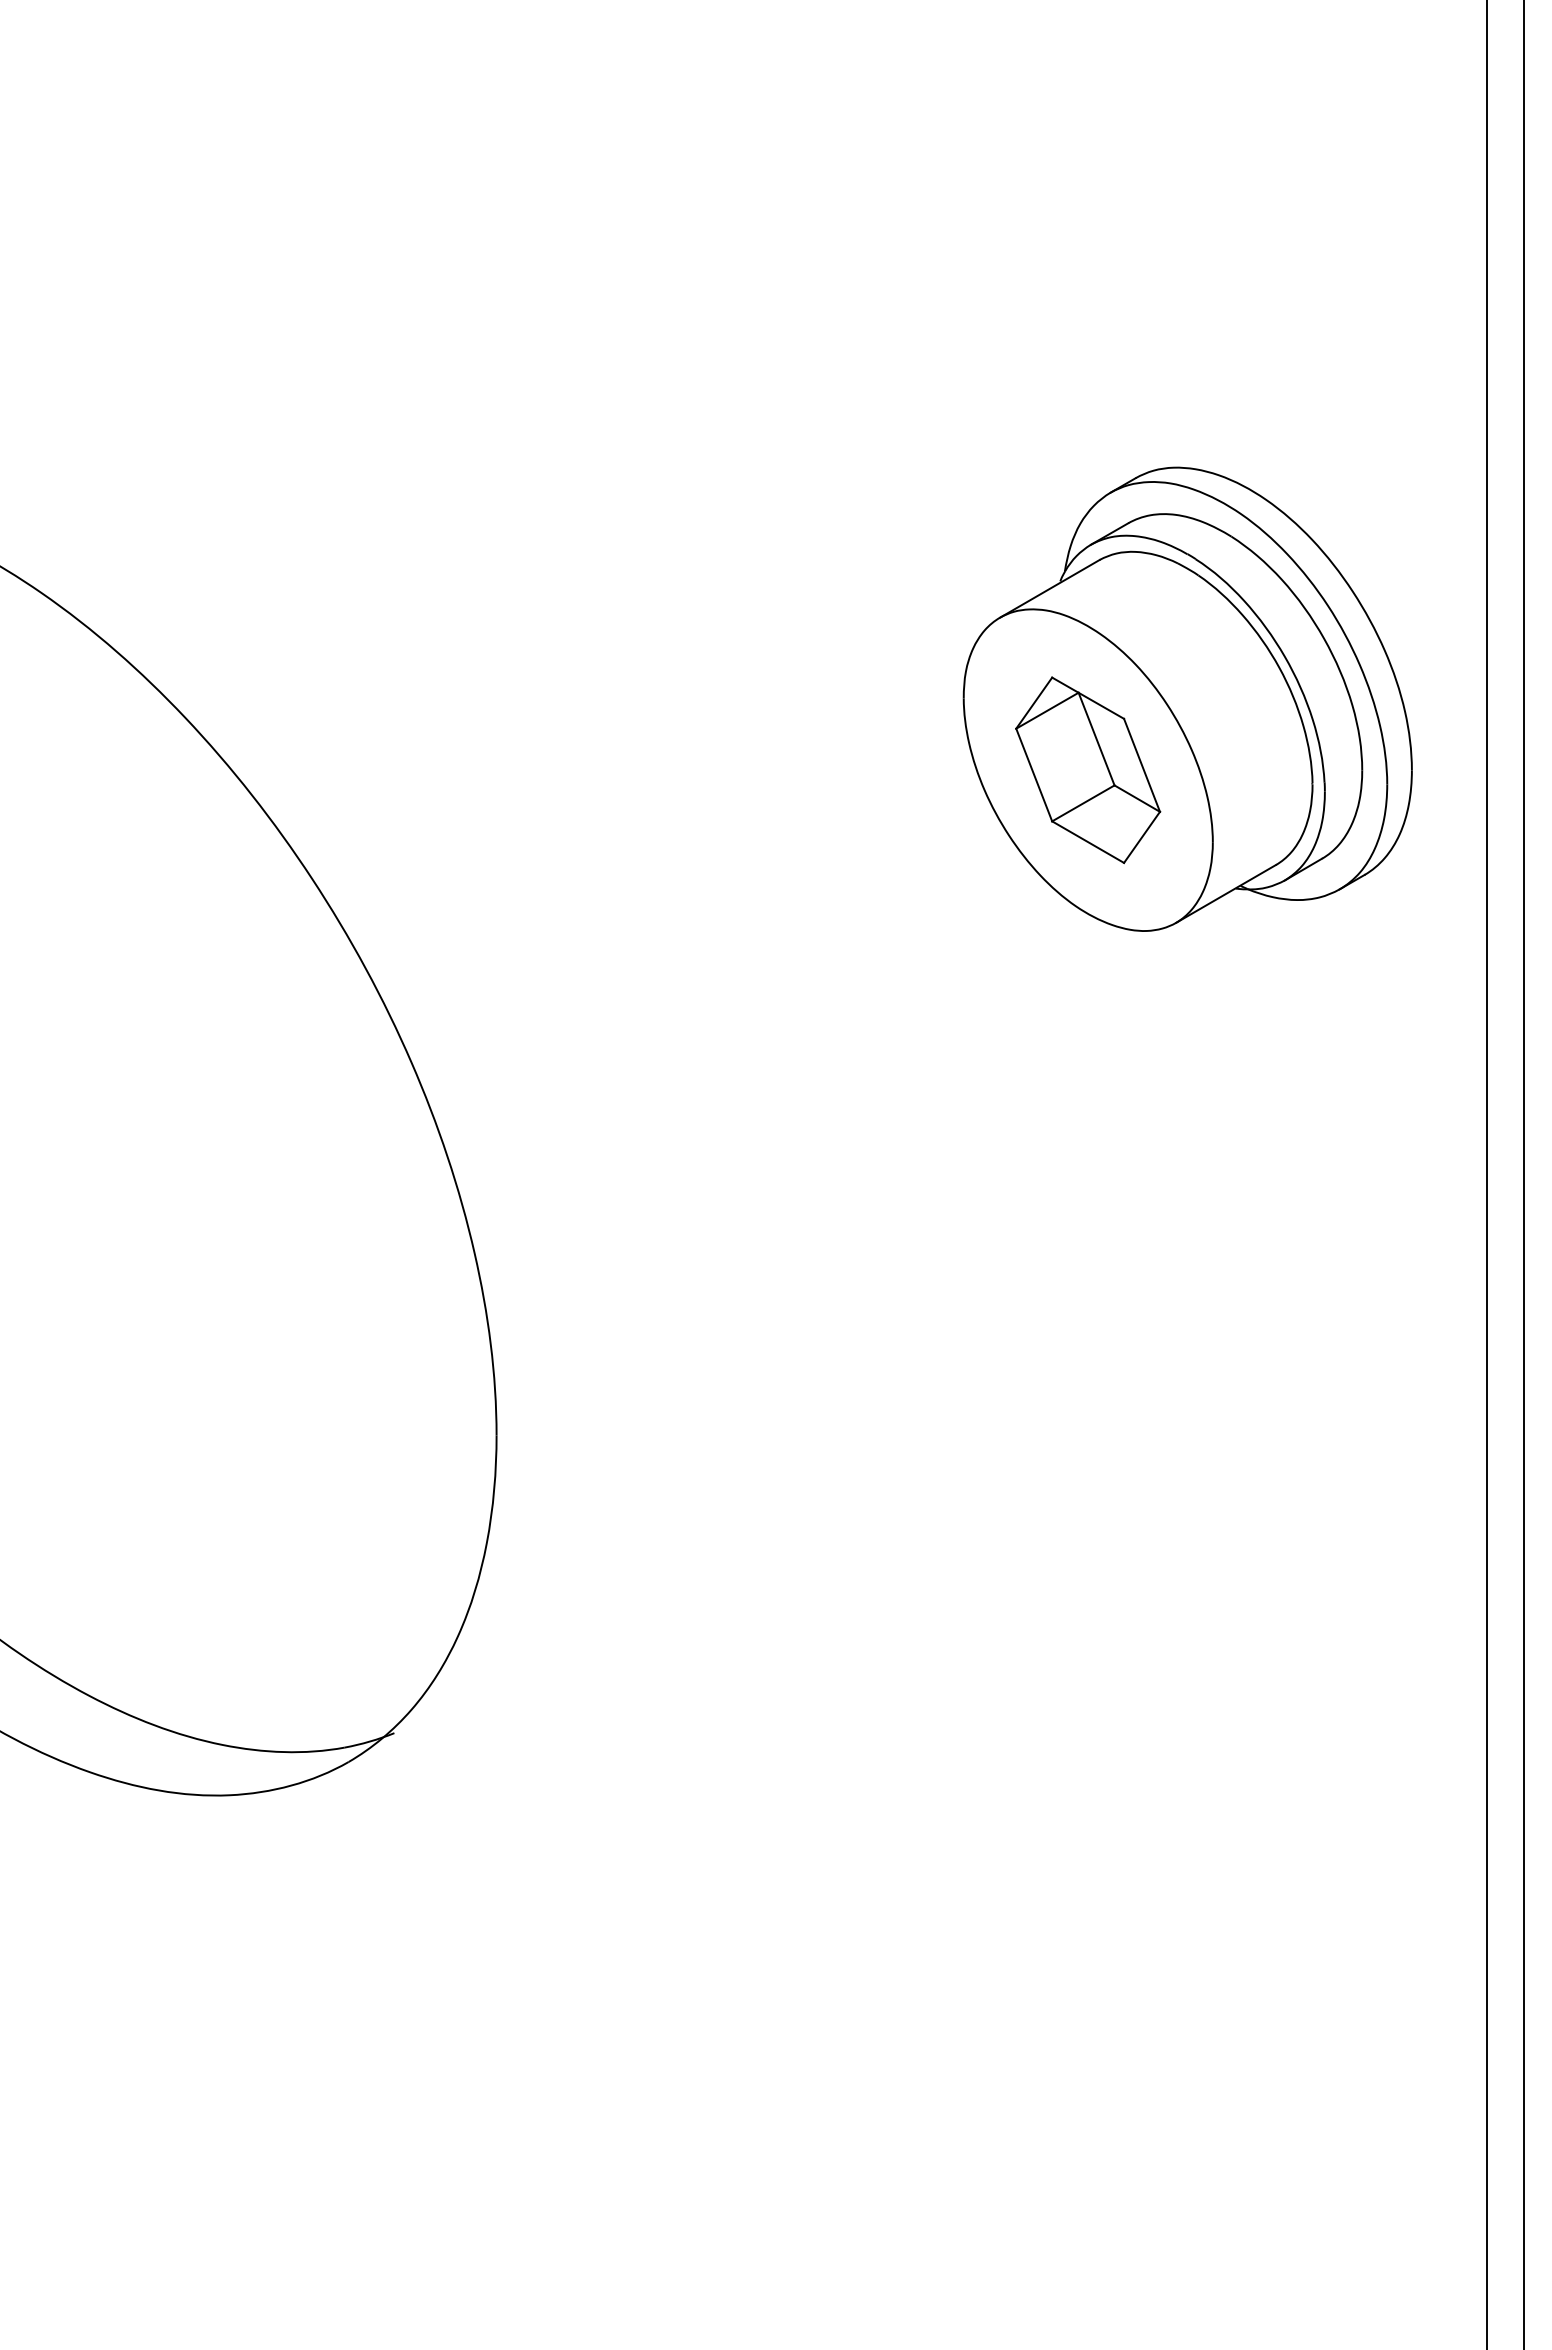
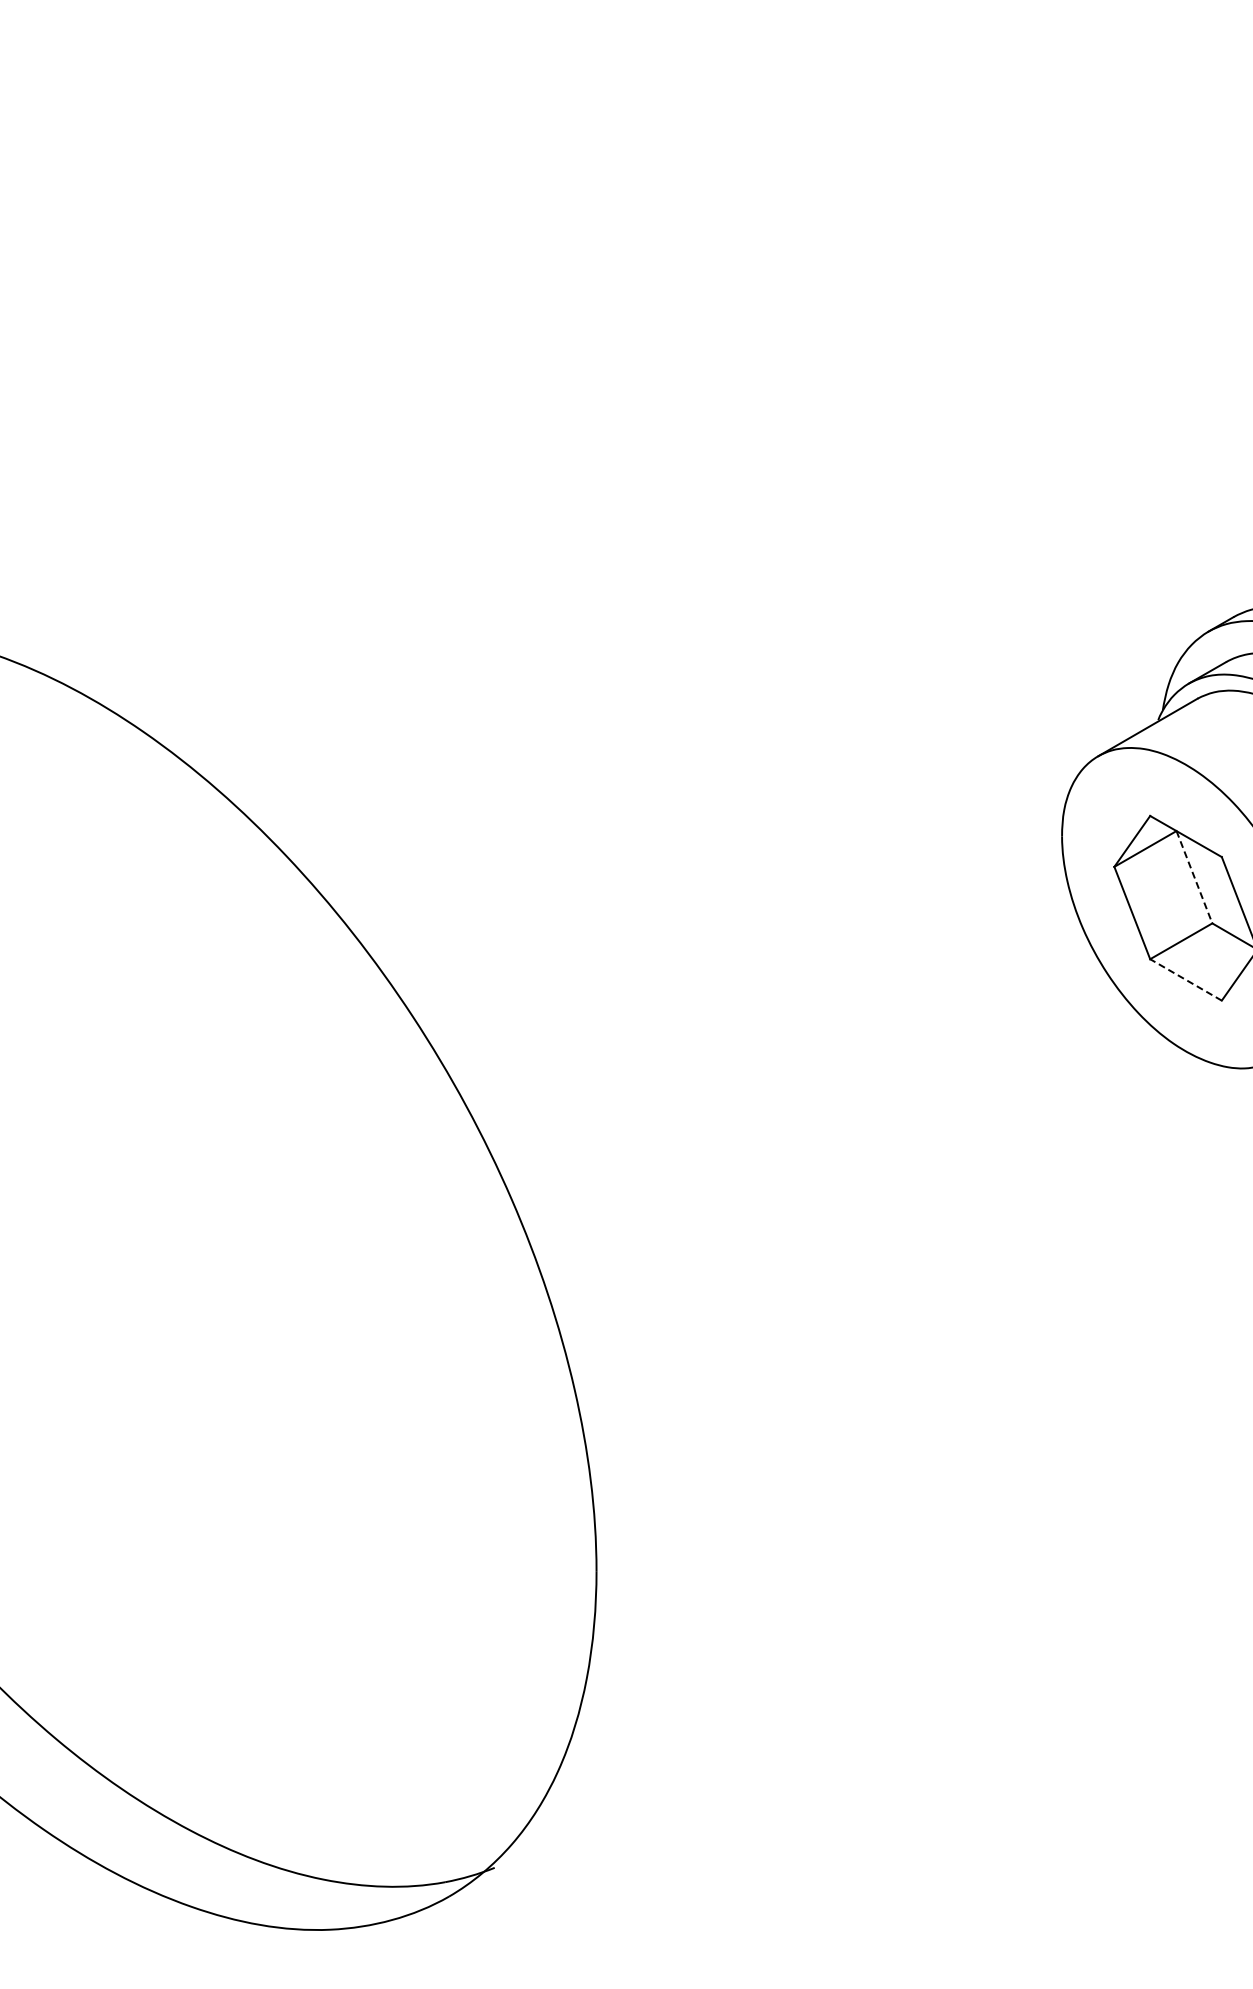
line: (1096, 739) -> (1194, 877), solid -> dashed
line: (1088, 842) -> (1186, 980), solid -> dashed

